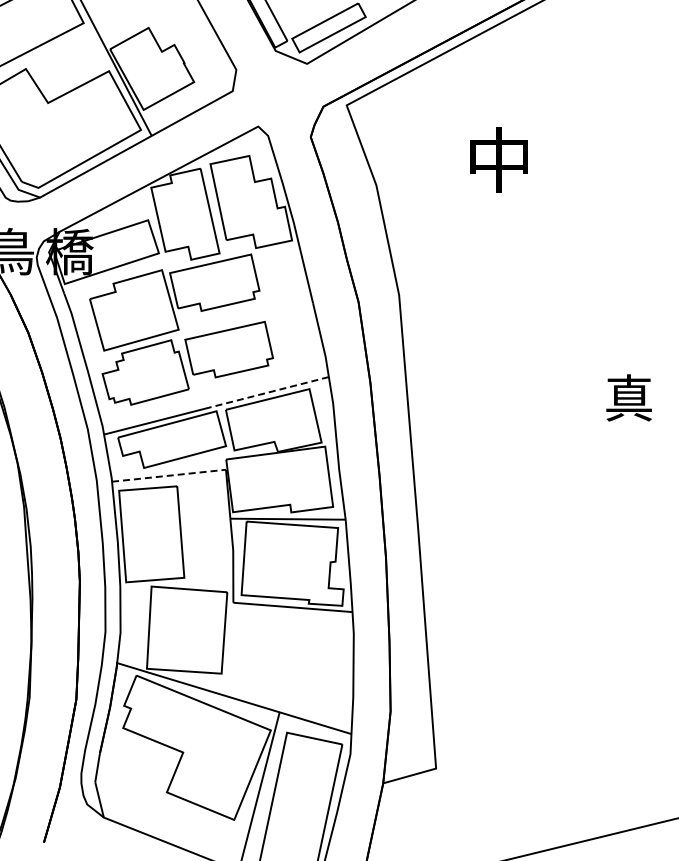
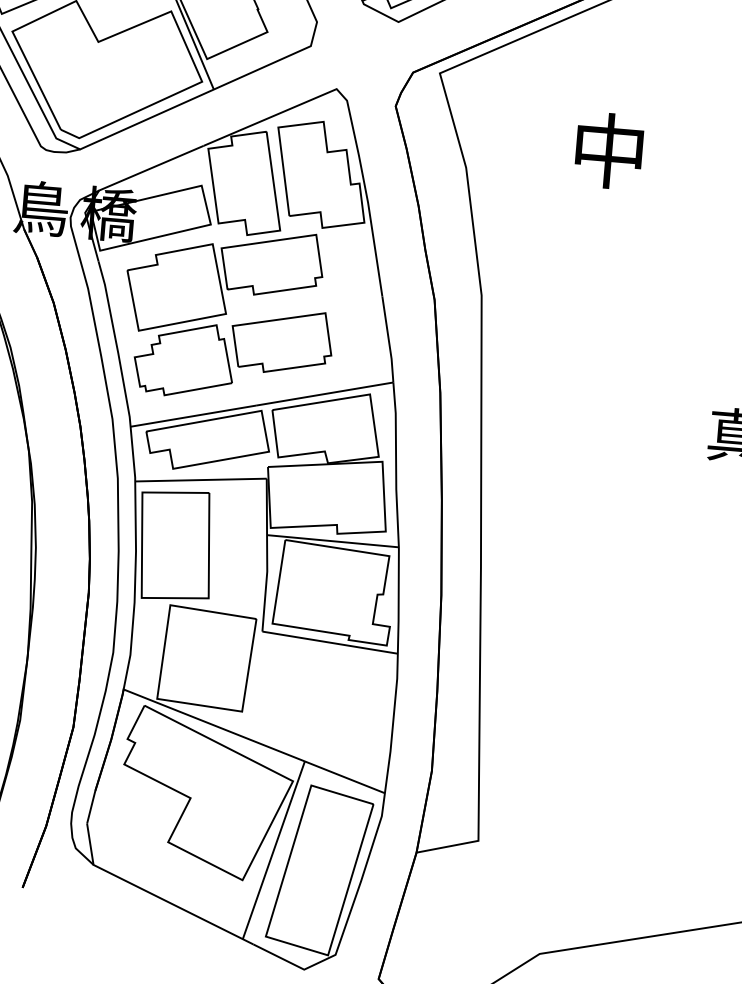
line: (270, 392) -> (325, 394), dashed -> solid
line: (169, 475) -> (201, 479), dashed -> solid

